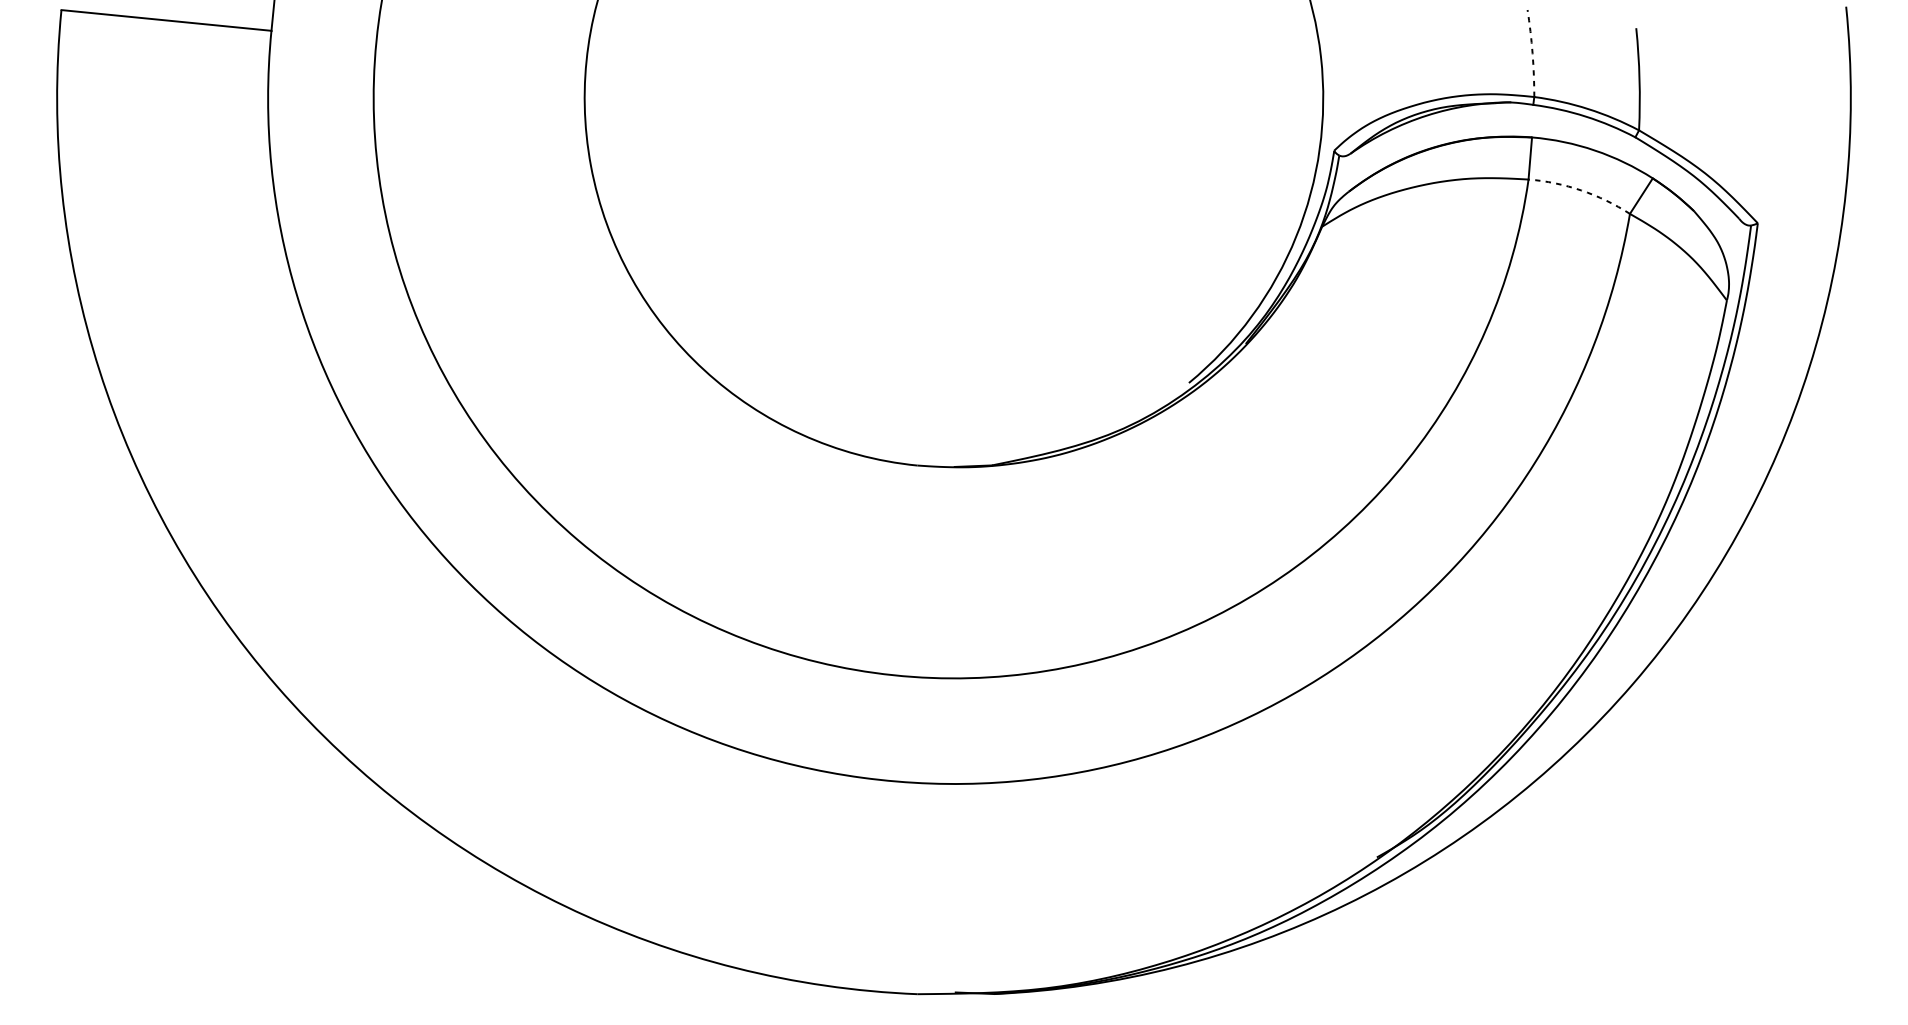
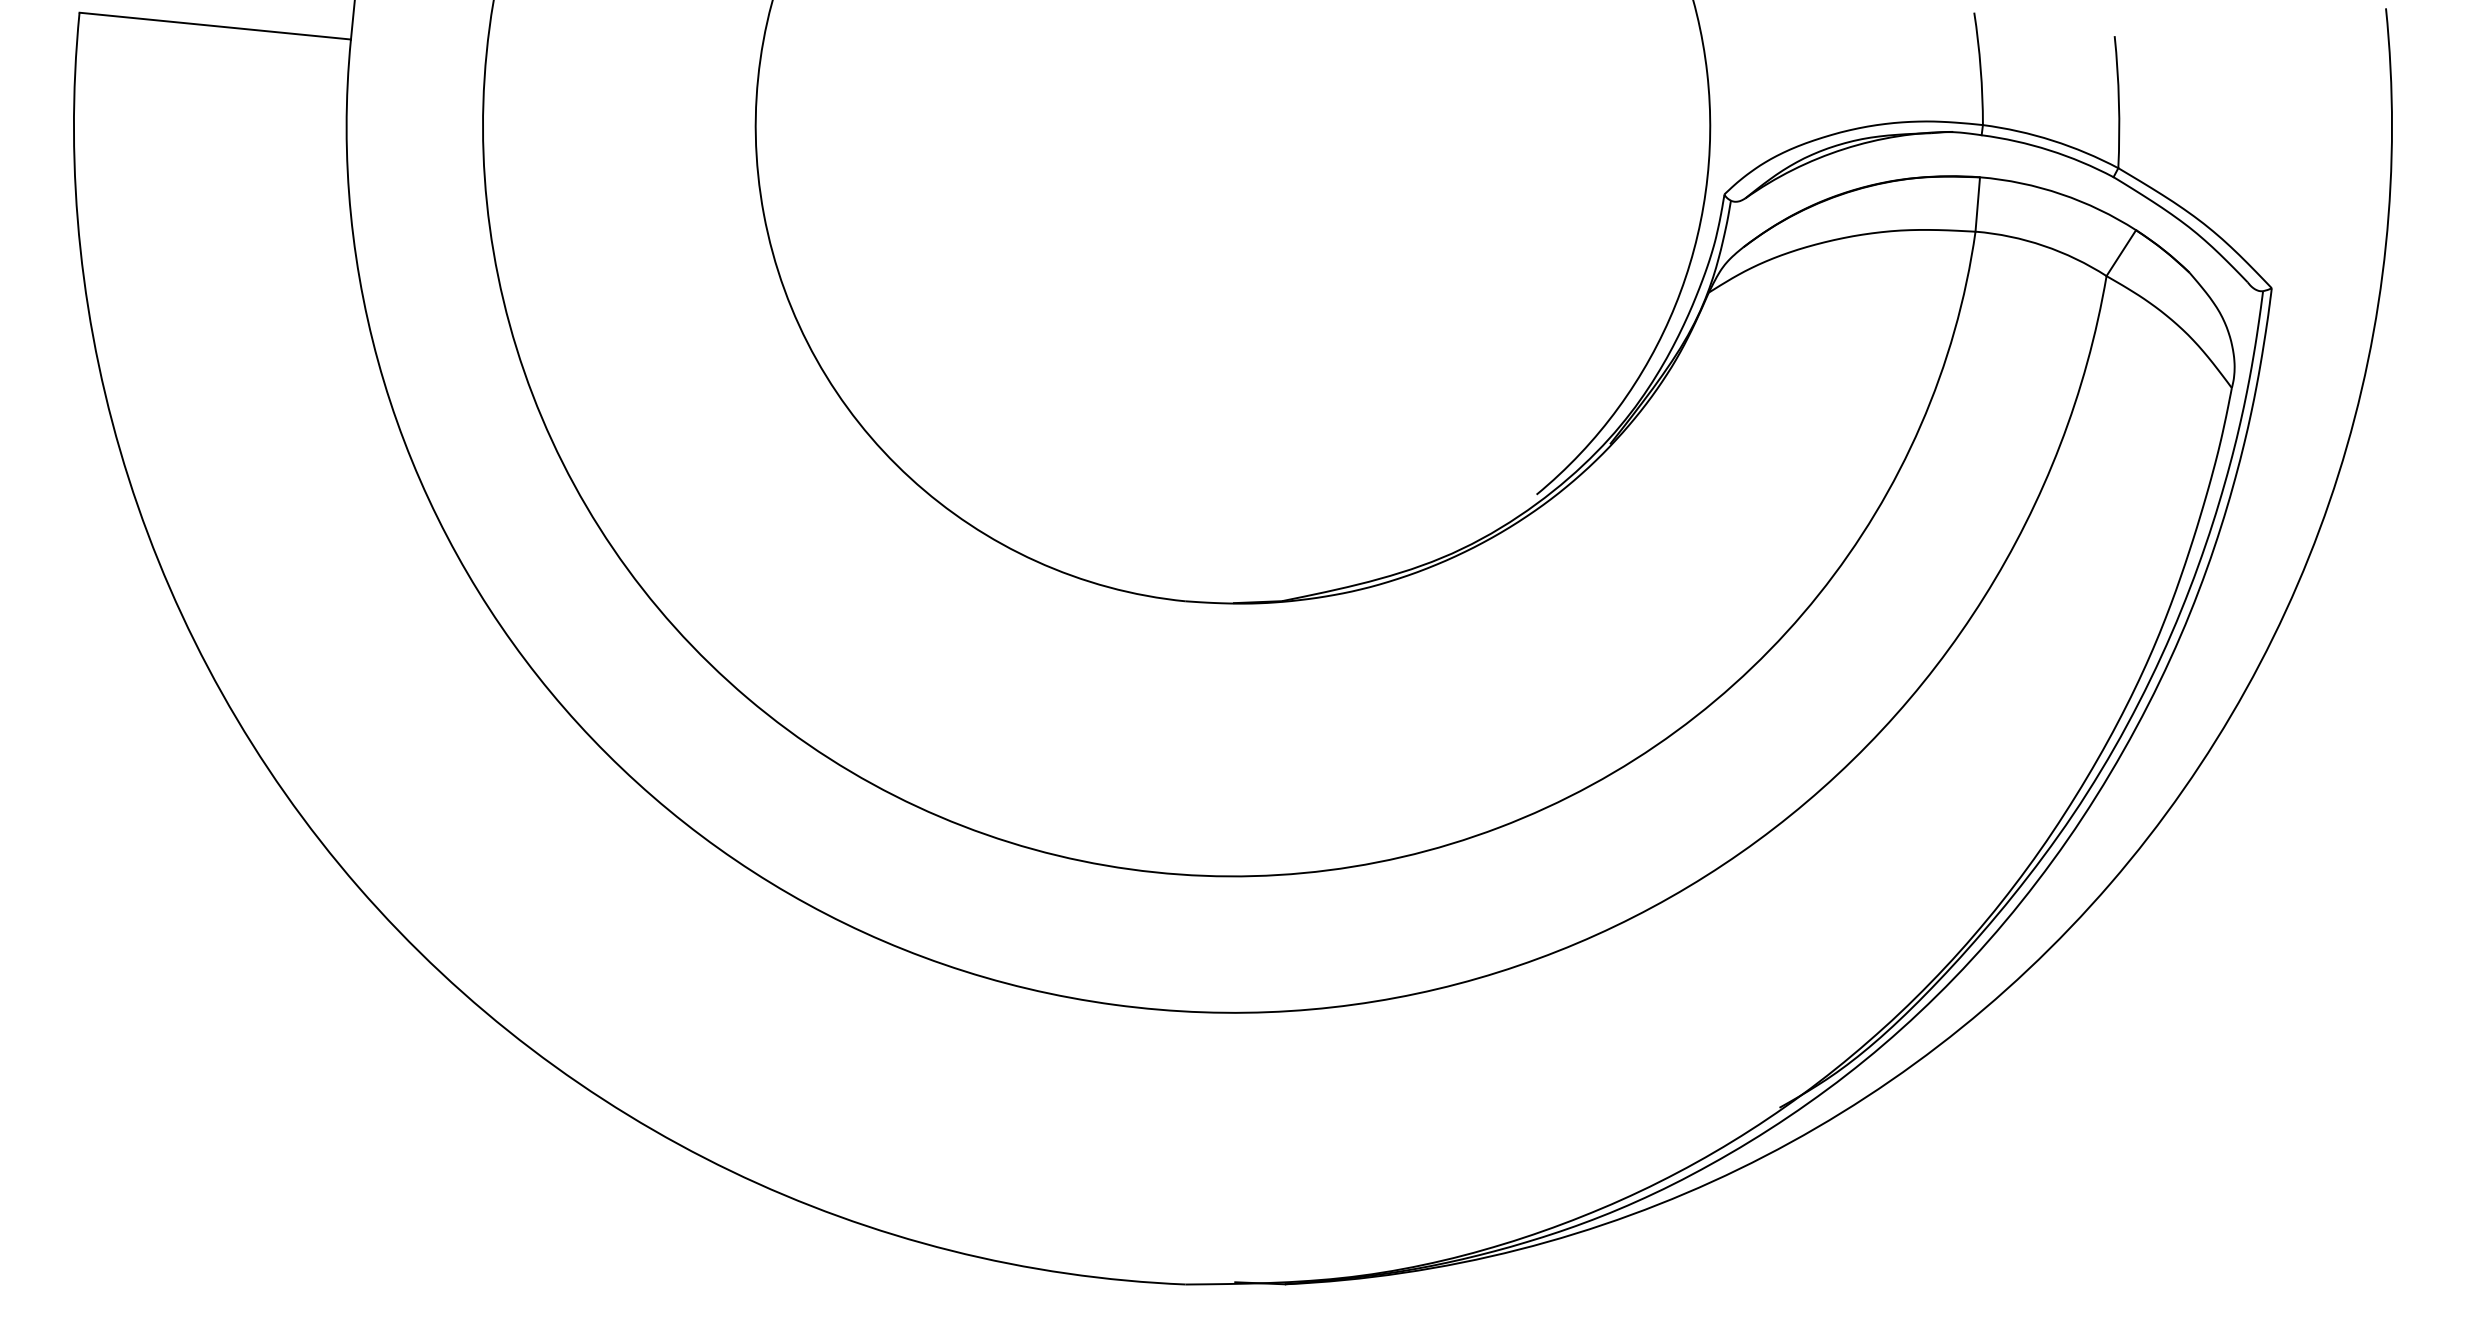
arc: (1532, 53) -> (1980, 68), dashed -> solid
arc: (1581, 190) -> (2043, 245), dashed -> solid

